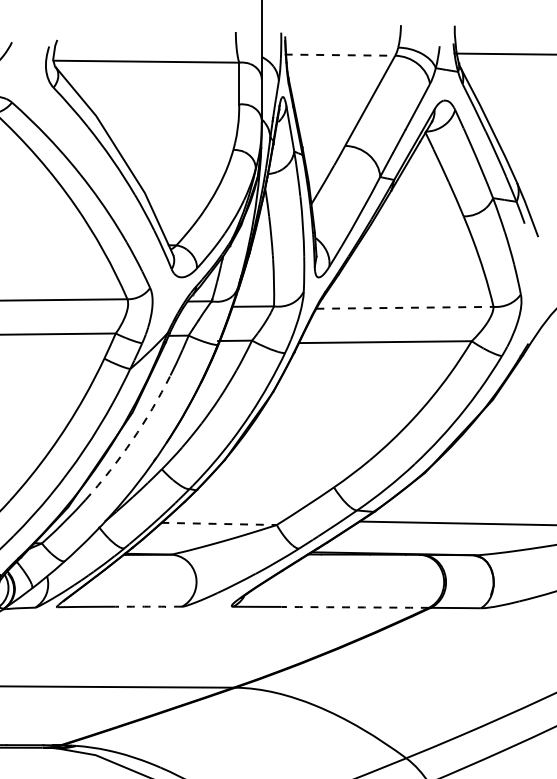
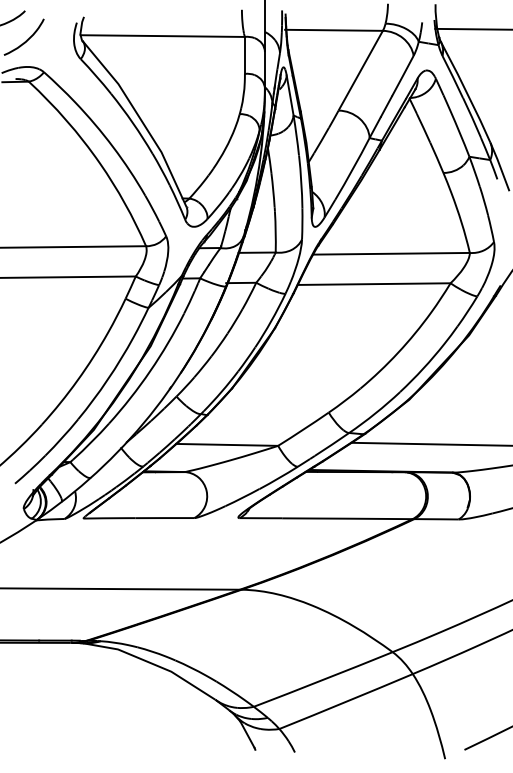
line: (340, 55) -> (334, 30), dashed -> solid
line: (406, 307) -> (392, 253), dashed -> solid
arc: (132, 440) -> (150, 371), dashed -> solid
line: (219, 523) -> (227, 444), dashed -> solid
arc: (148, 607) -> (164, 518), dashed -> solid
arc: (355, 607) -> (347, 518), dashed -> solid

